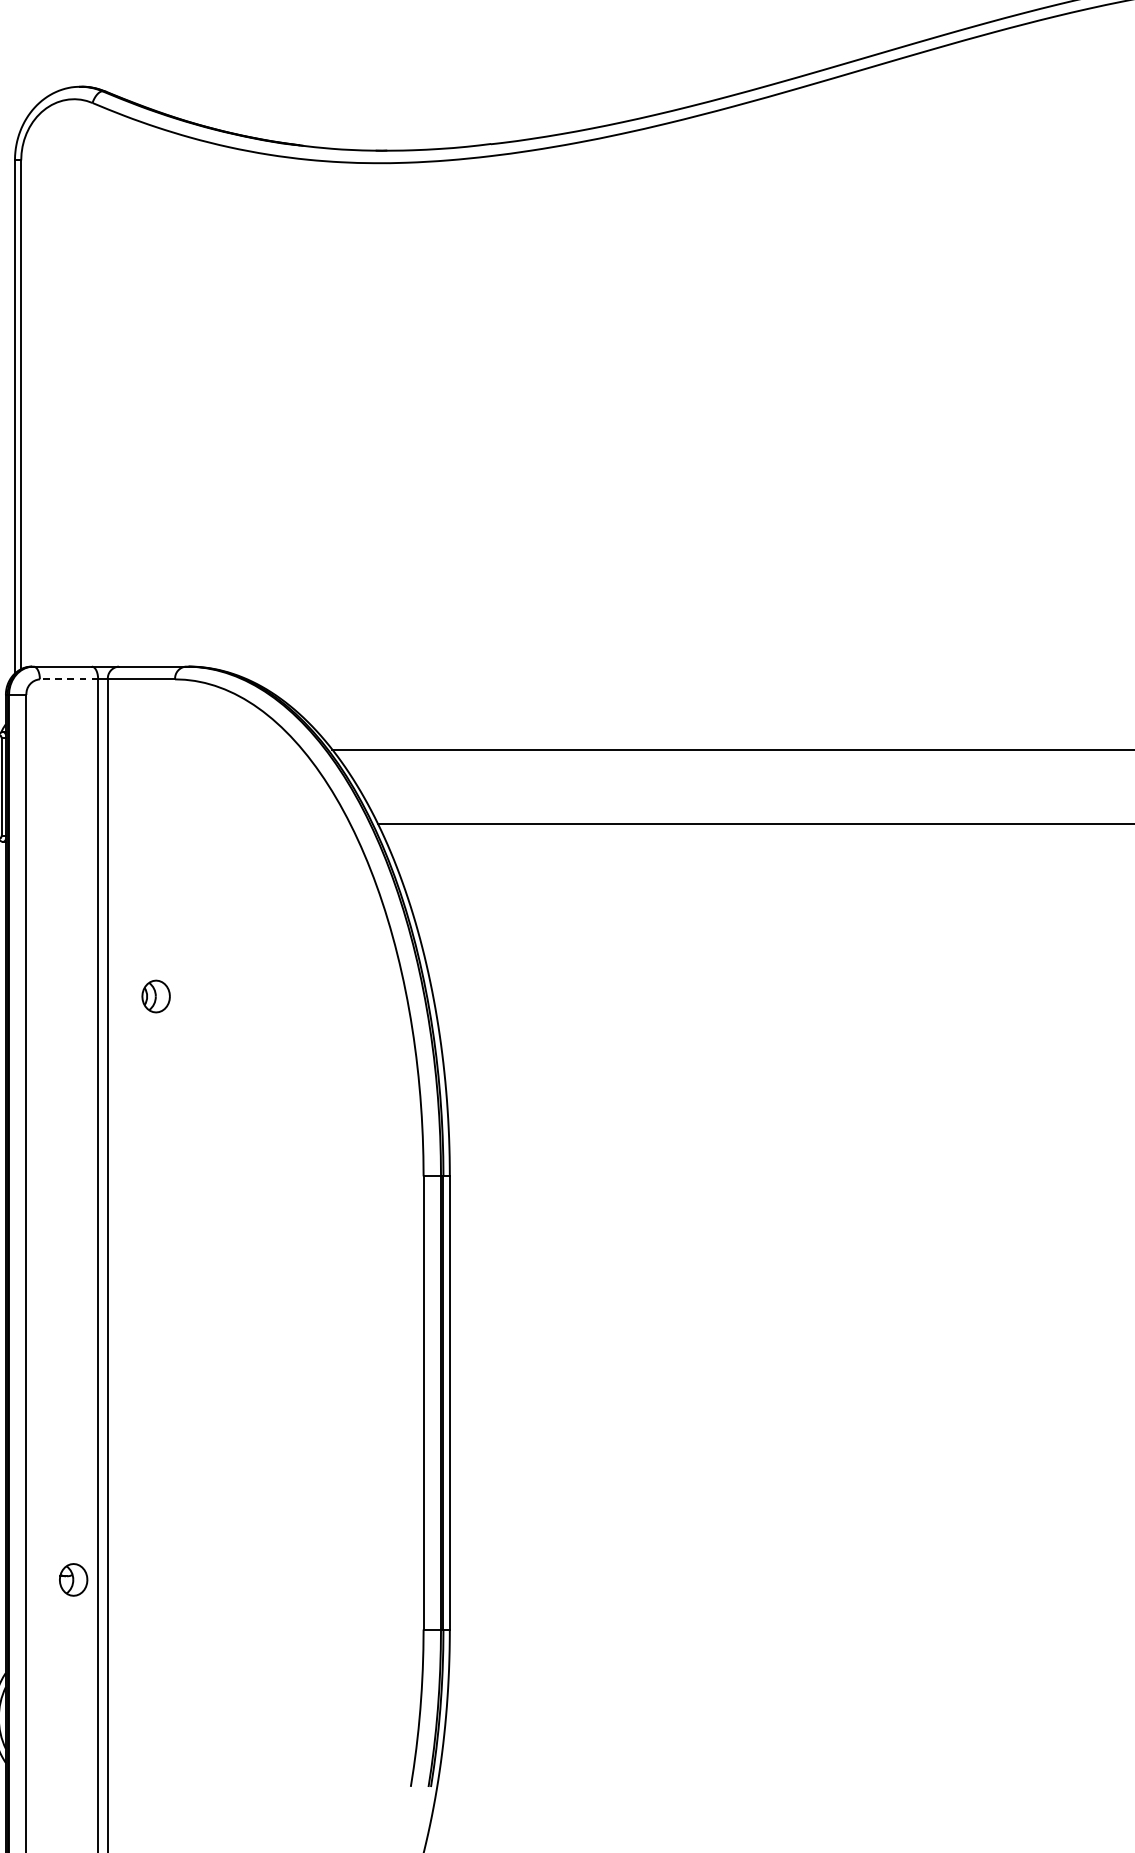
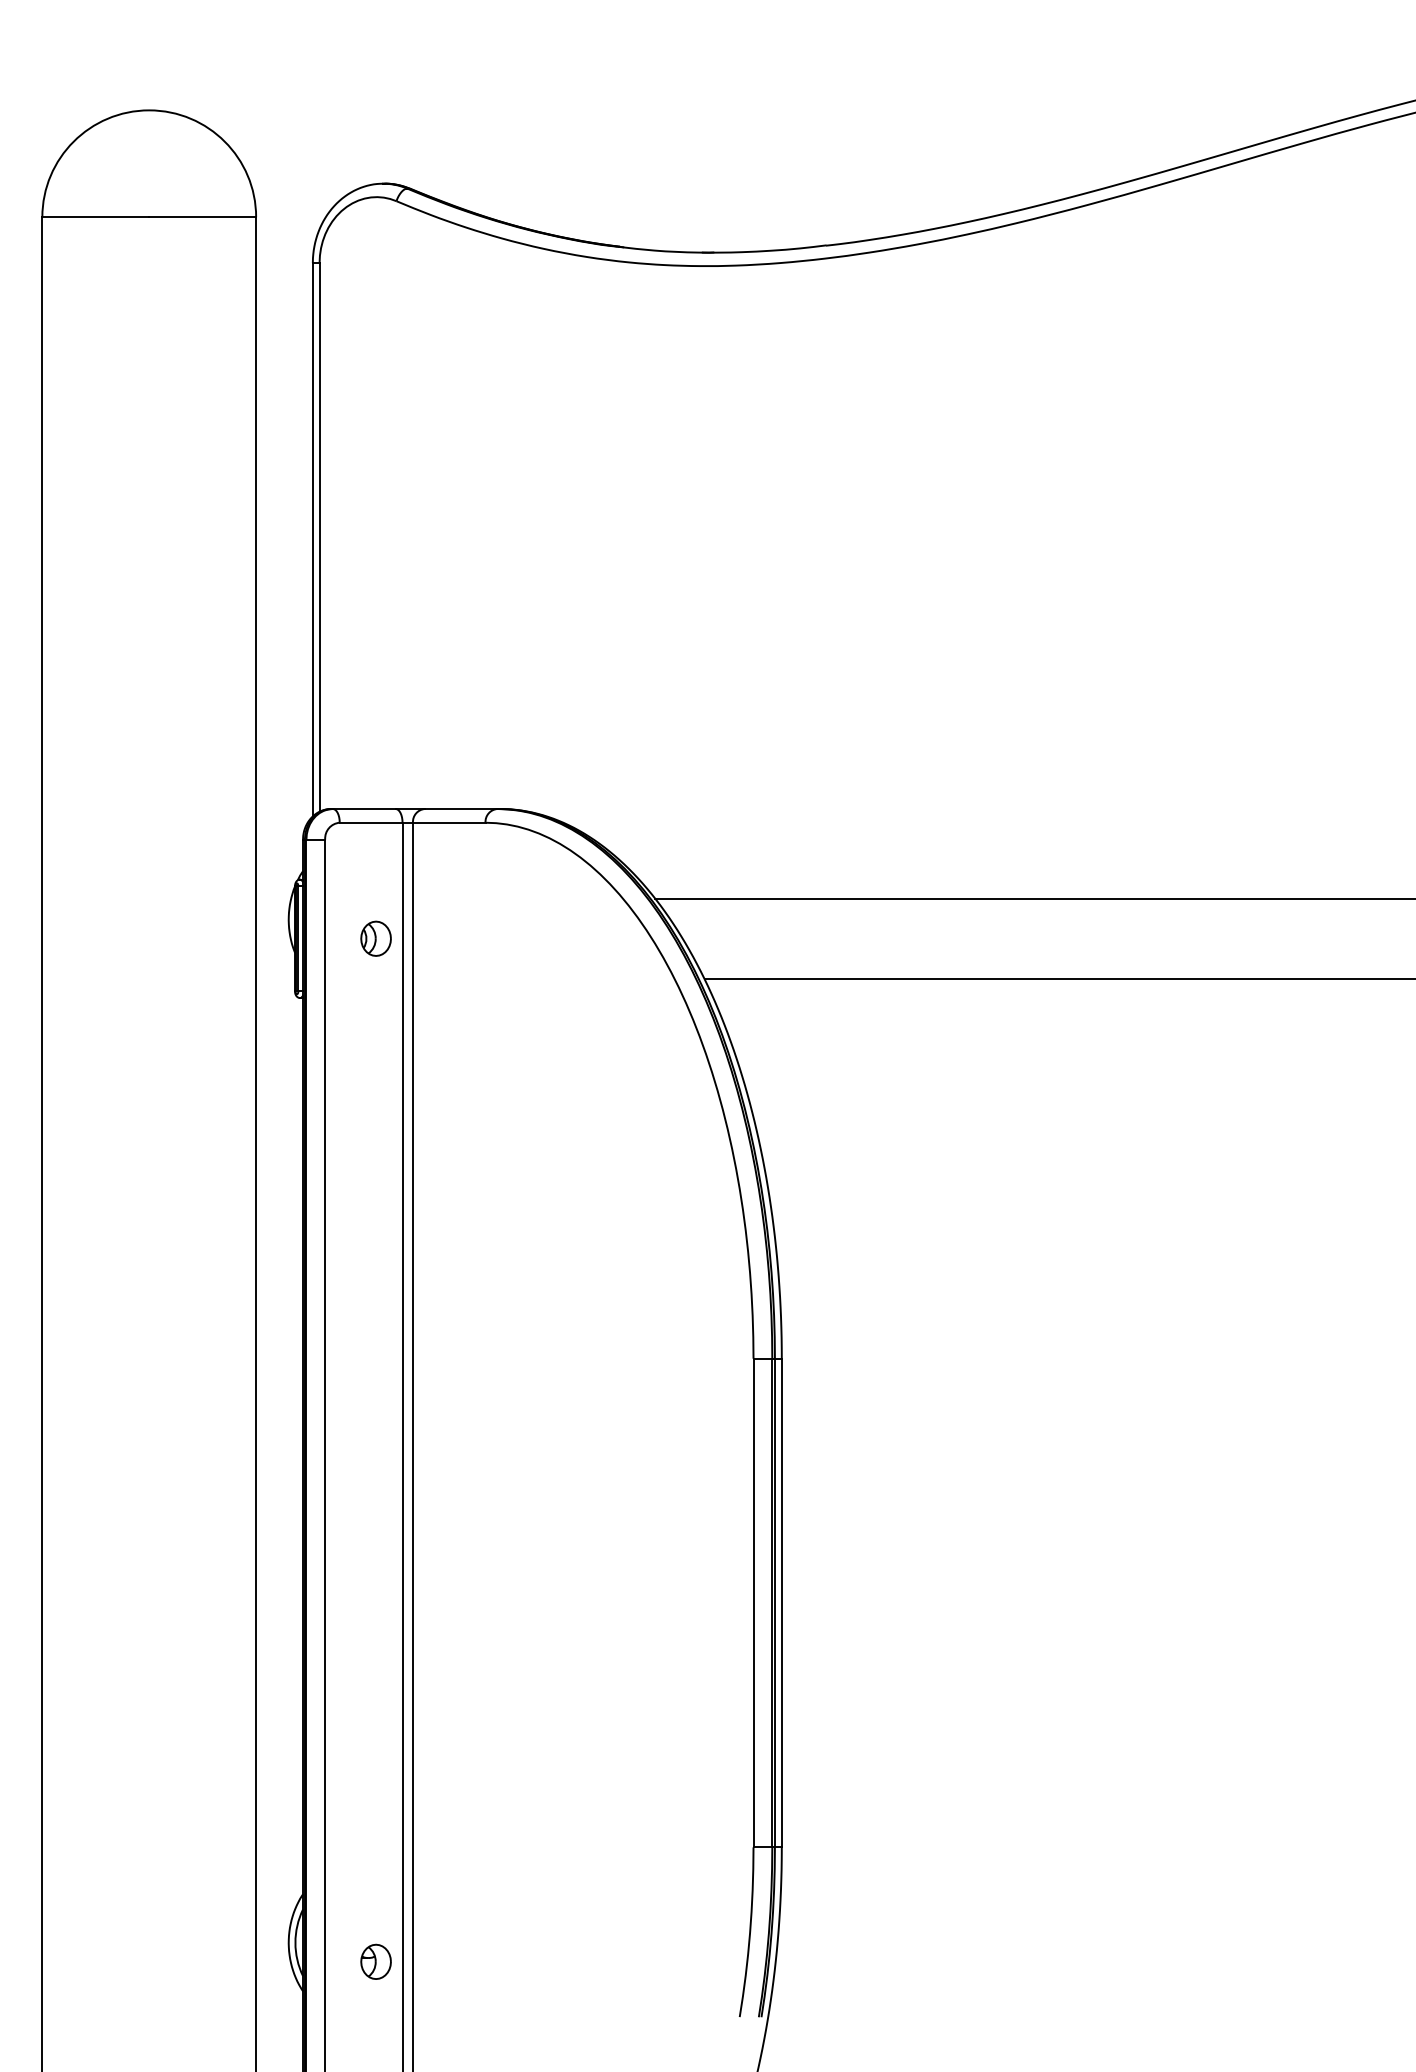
line: (68, 679) -> (370, 822), dashed -> solid
part: (155, 996) -> (375, 938), moved
part: (73, 1579) -> (375, 1961), moved

